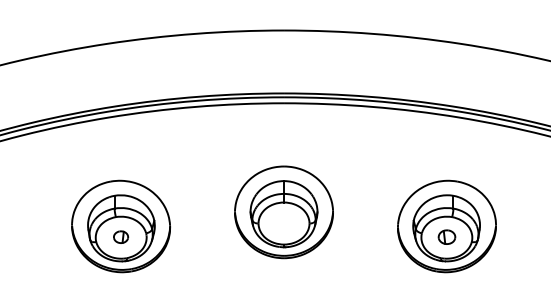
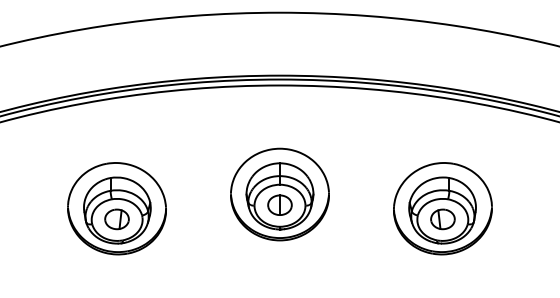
part: (283, 222) -> (279, 204), added
part: (120, 237) -> (116, 219), size x1.67
part: (446, 237) -> (442, 219), size x1.43

